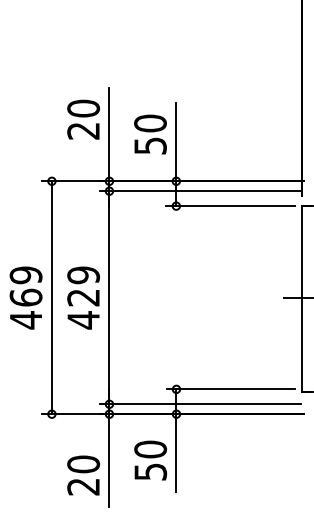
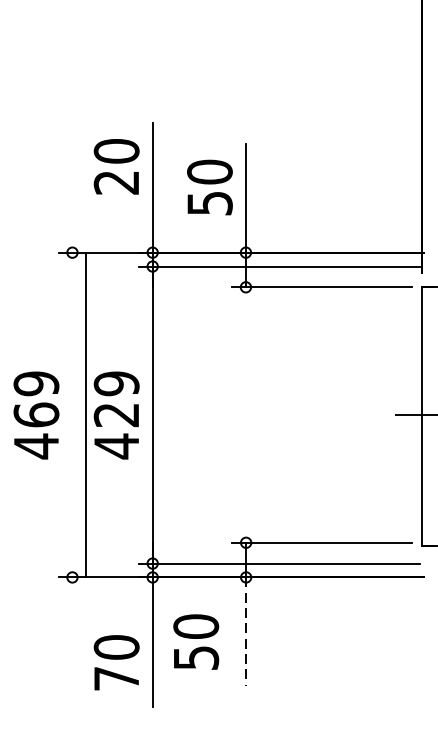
line: (51, 297) -> (85, 414), moved
line: (176, 453) -> (246, 632), solid -> dashed
text: (150, 460) -> (195, 641), moved
text: (83, 486) -> (116, 678), 20 -> 70

